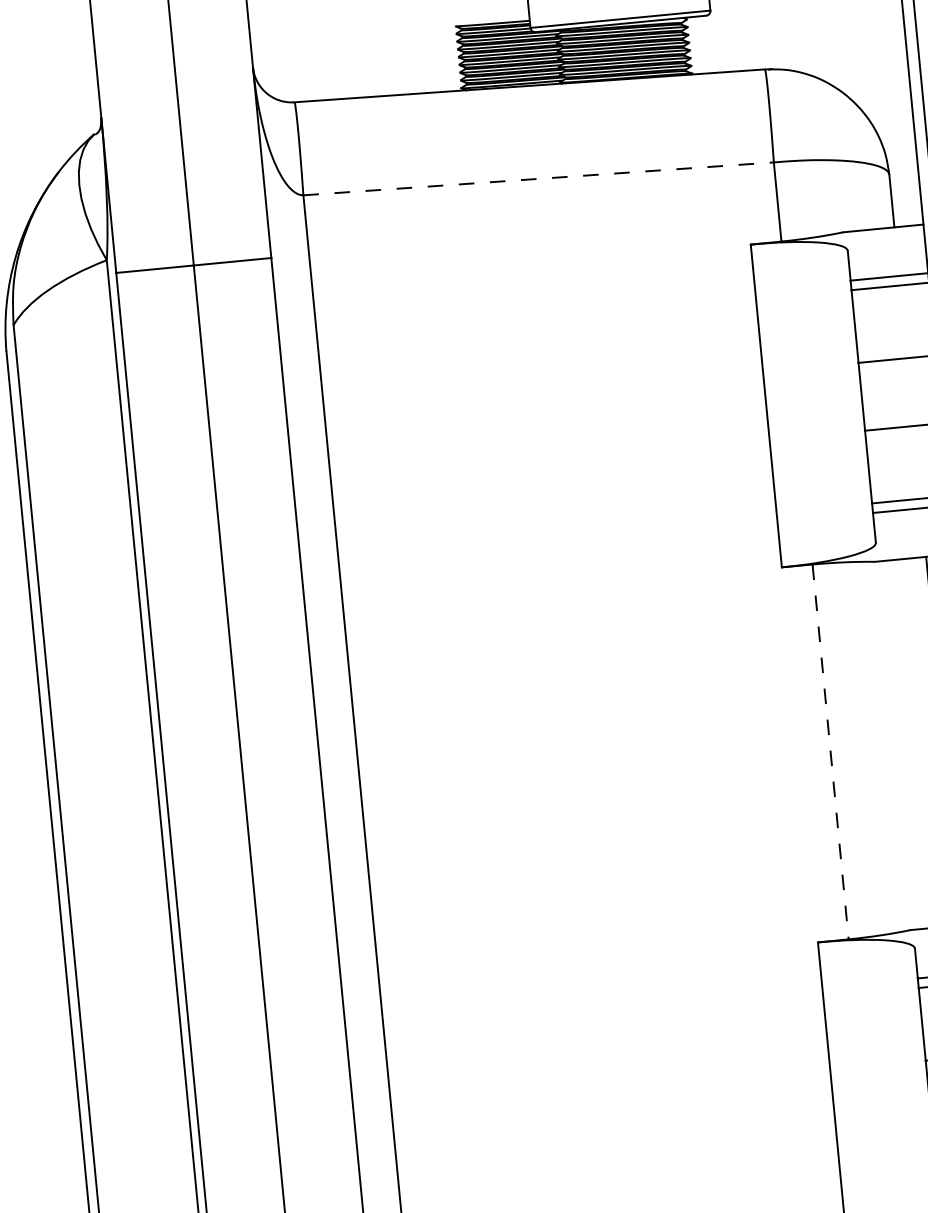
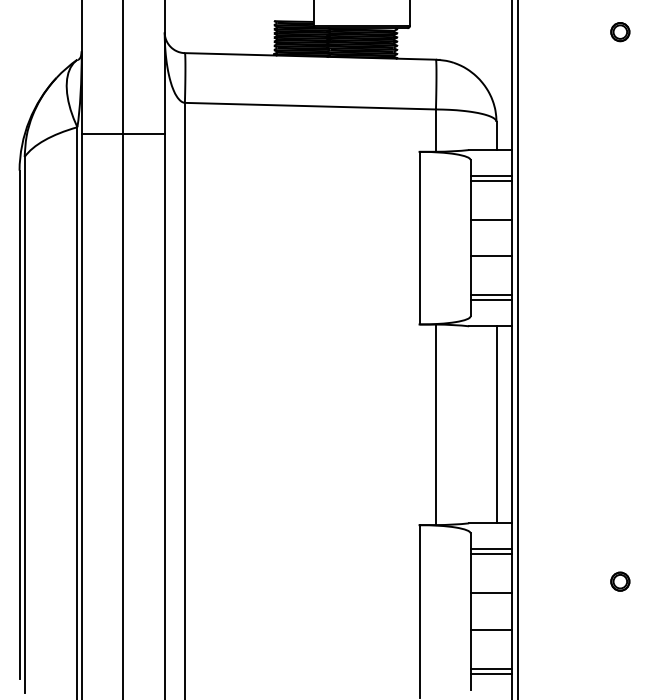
line: (538, 179) -> (310, 106), dashed -> solid
line: (829, 753) -> (435, 425), dashed -> solid

